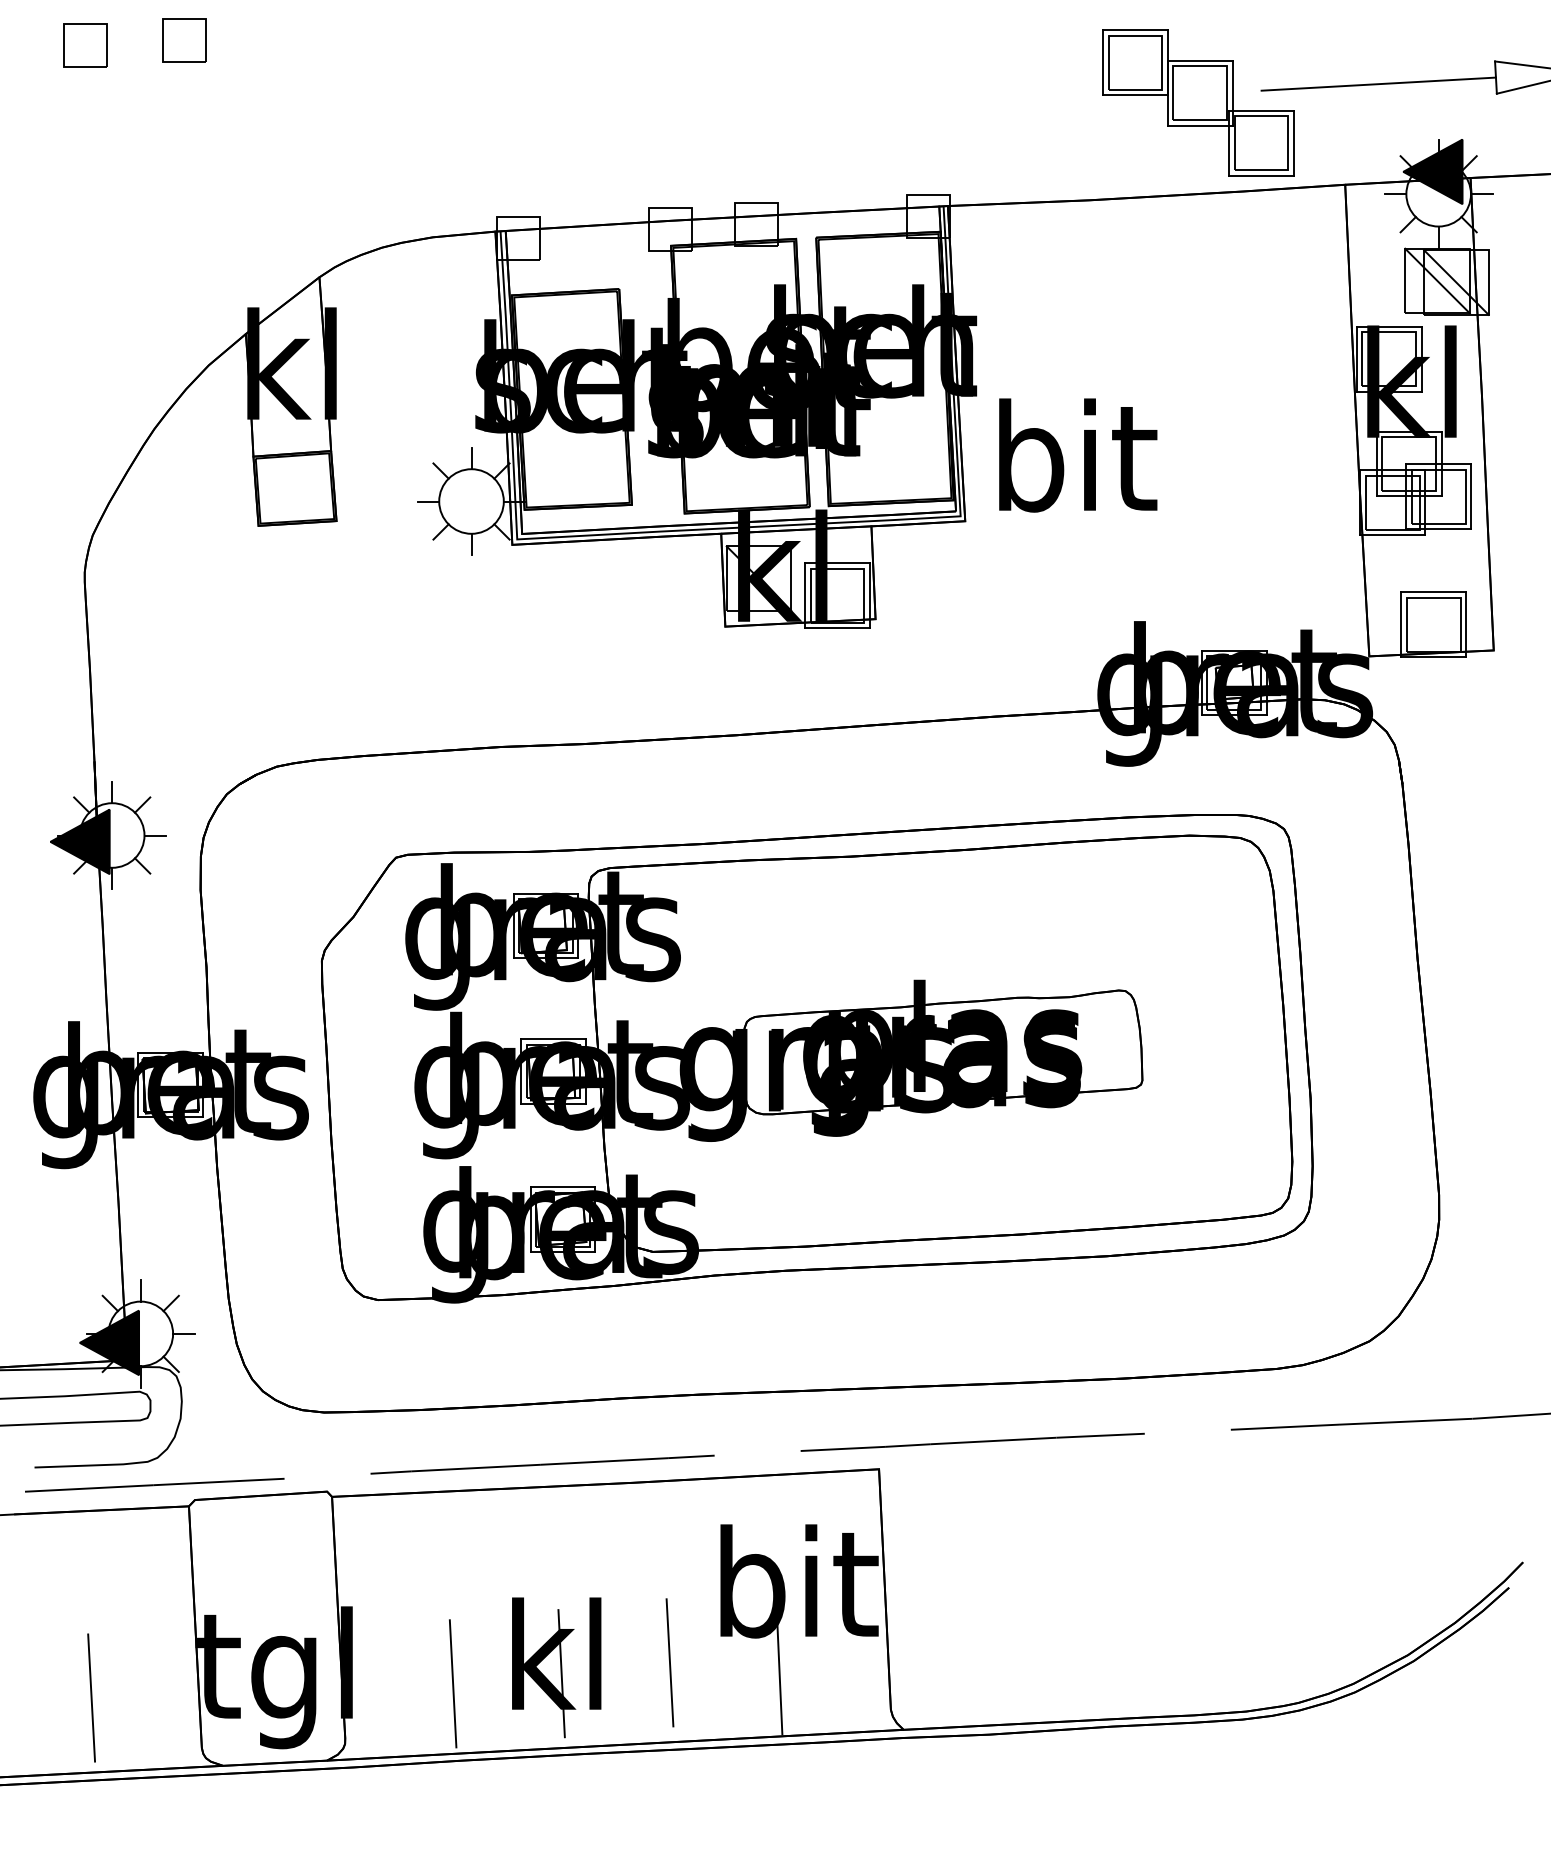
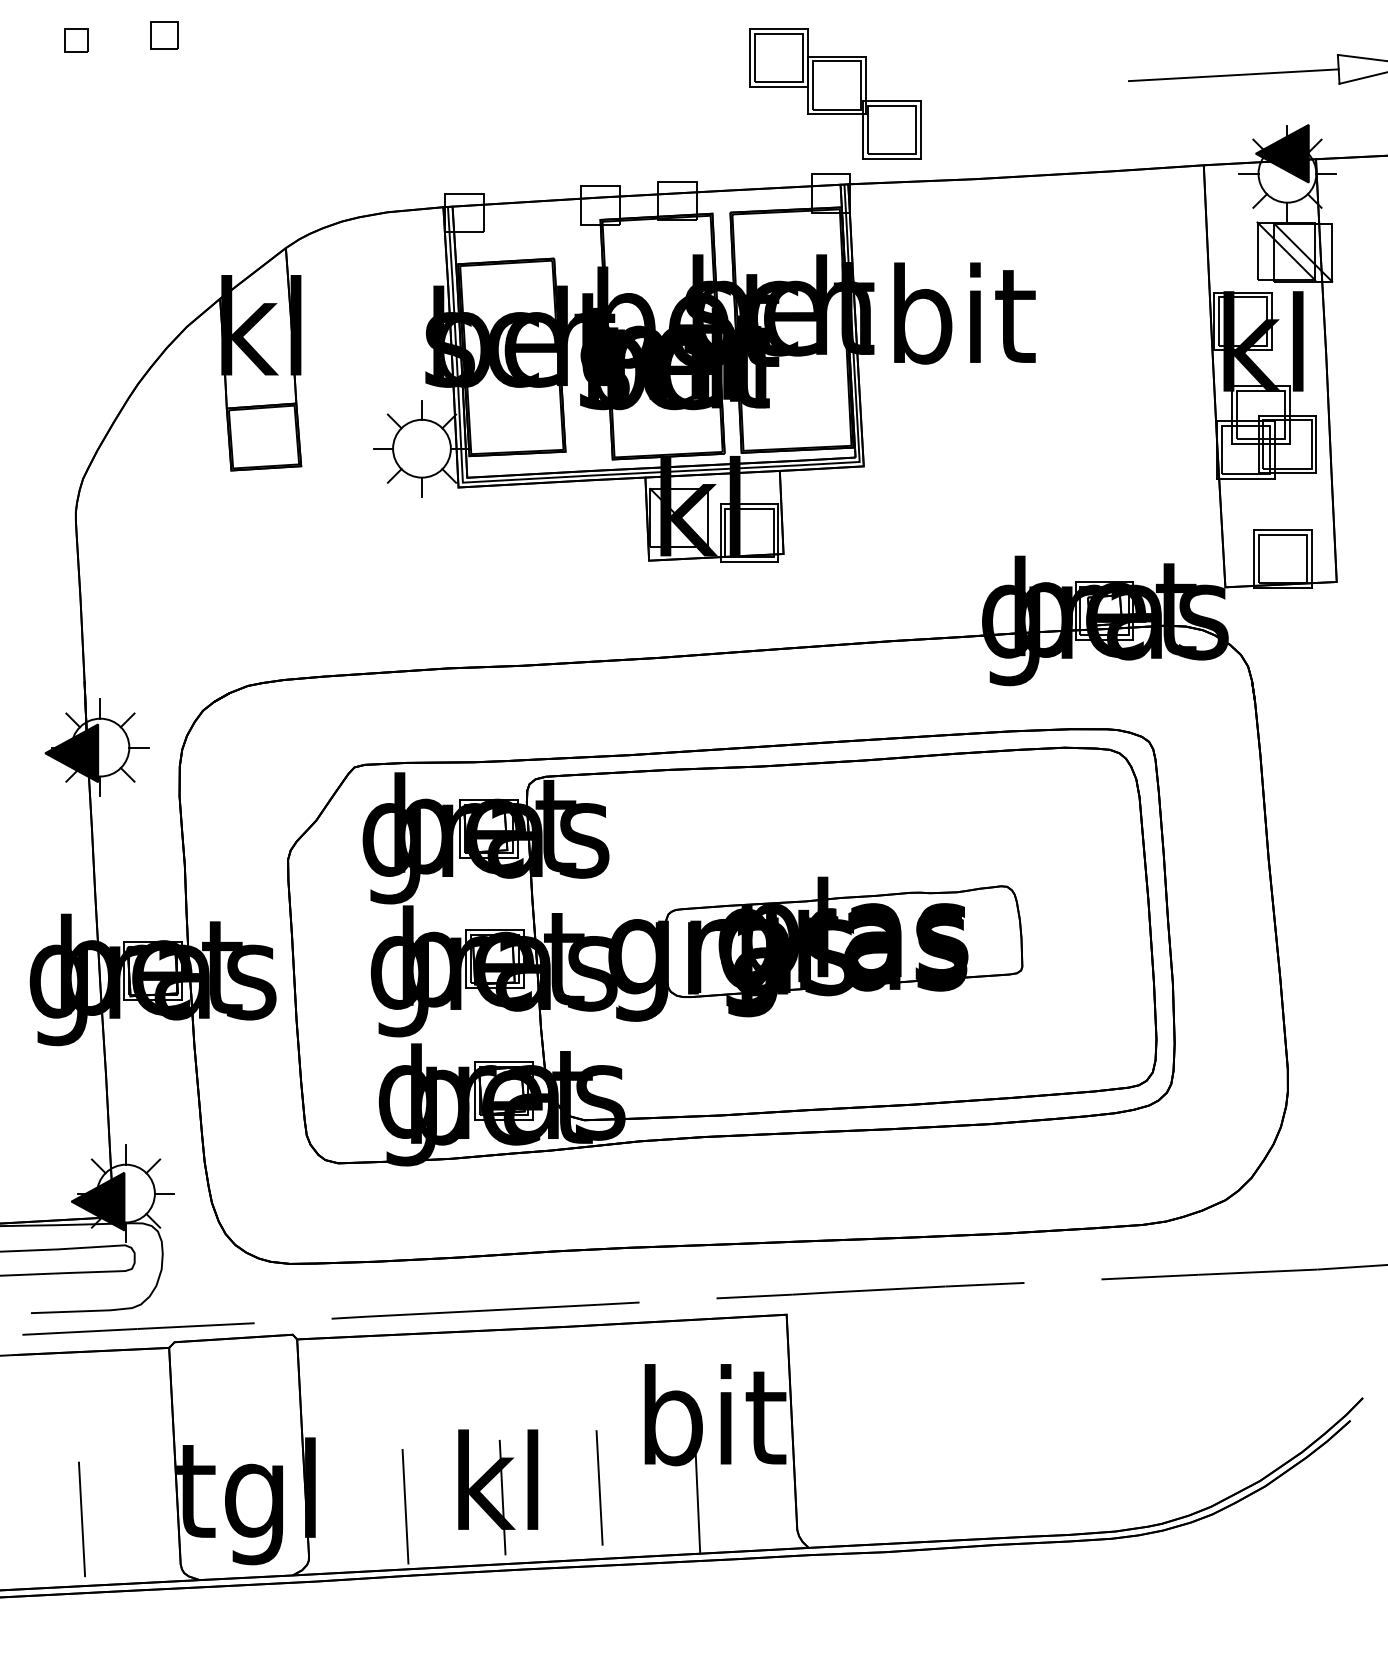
part: (183, 39) -> (164, 35), size x0.7
part: (85, 45) -> (76, 40), size x0.6
part: (1198, 102) -> (835, 93), moved
text: (1077, 455) -> (964, 313), moved

